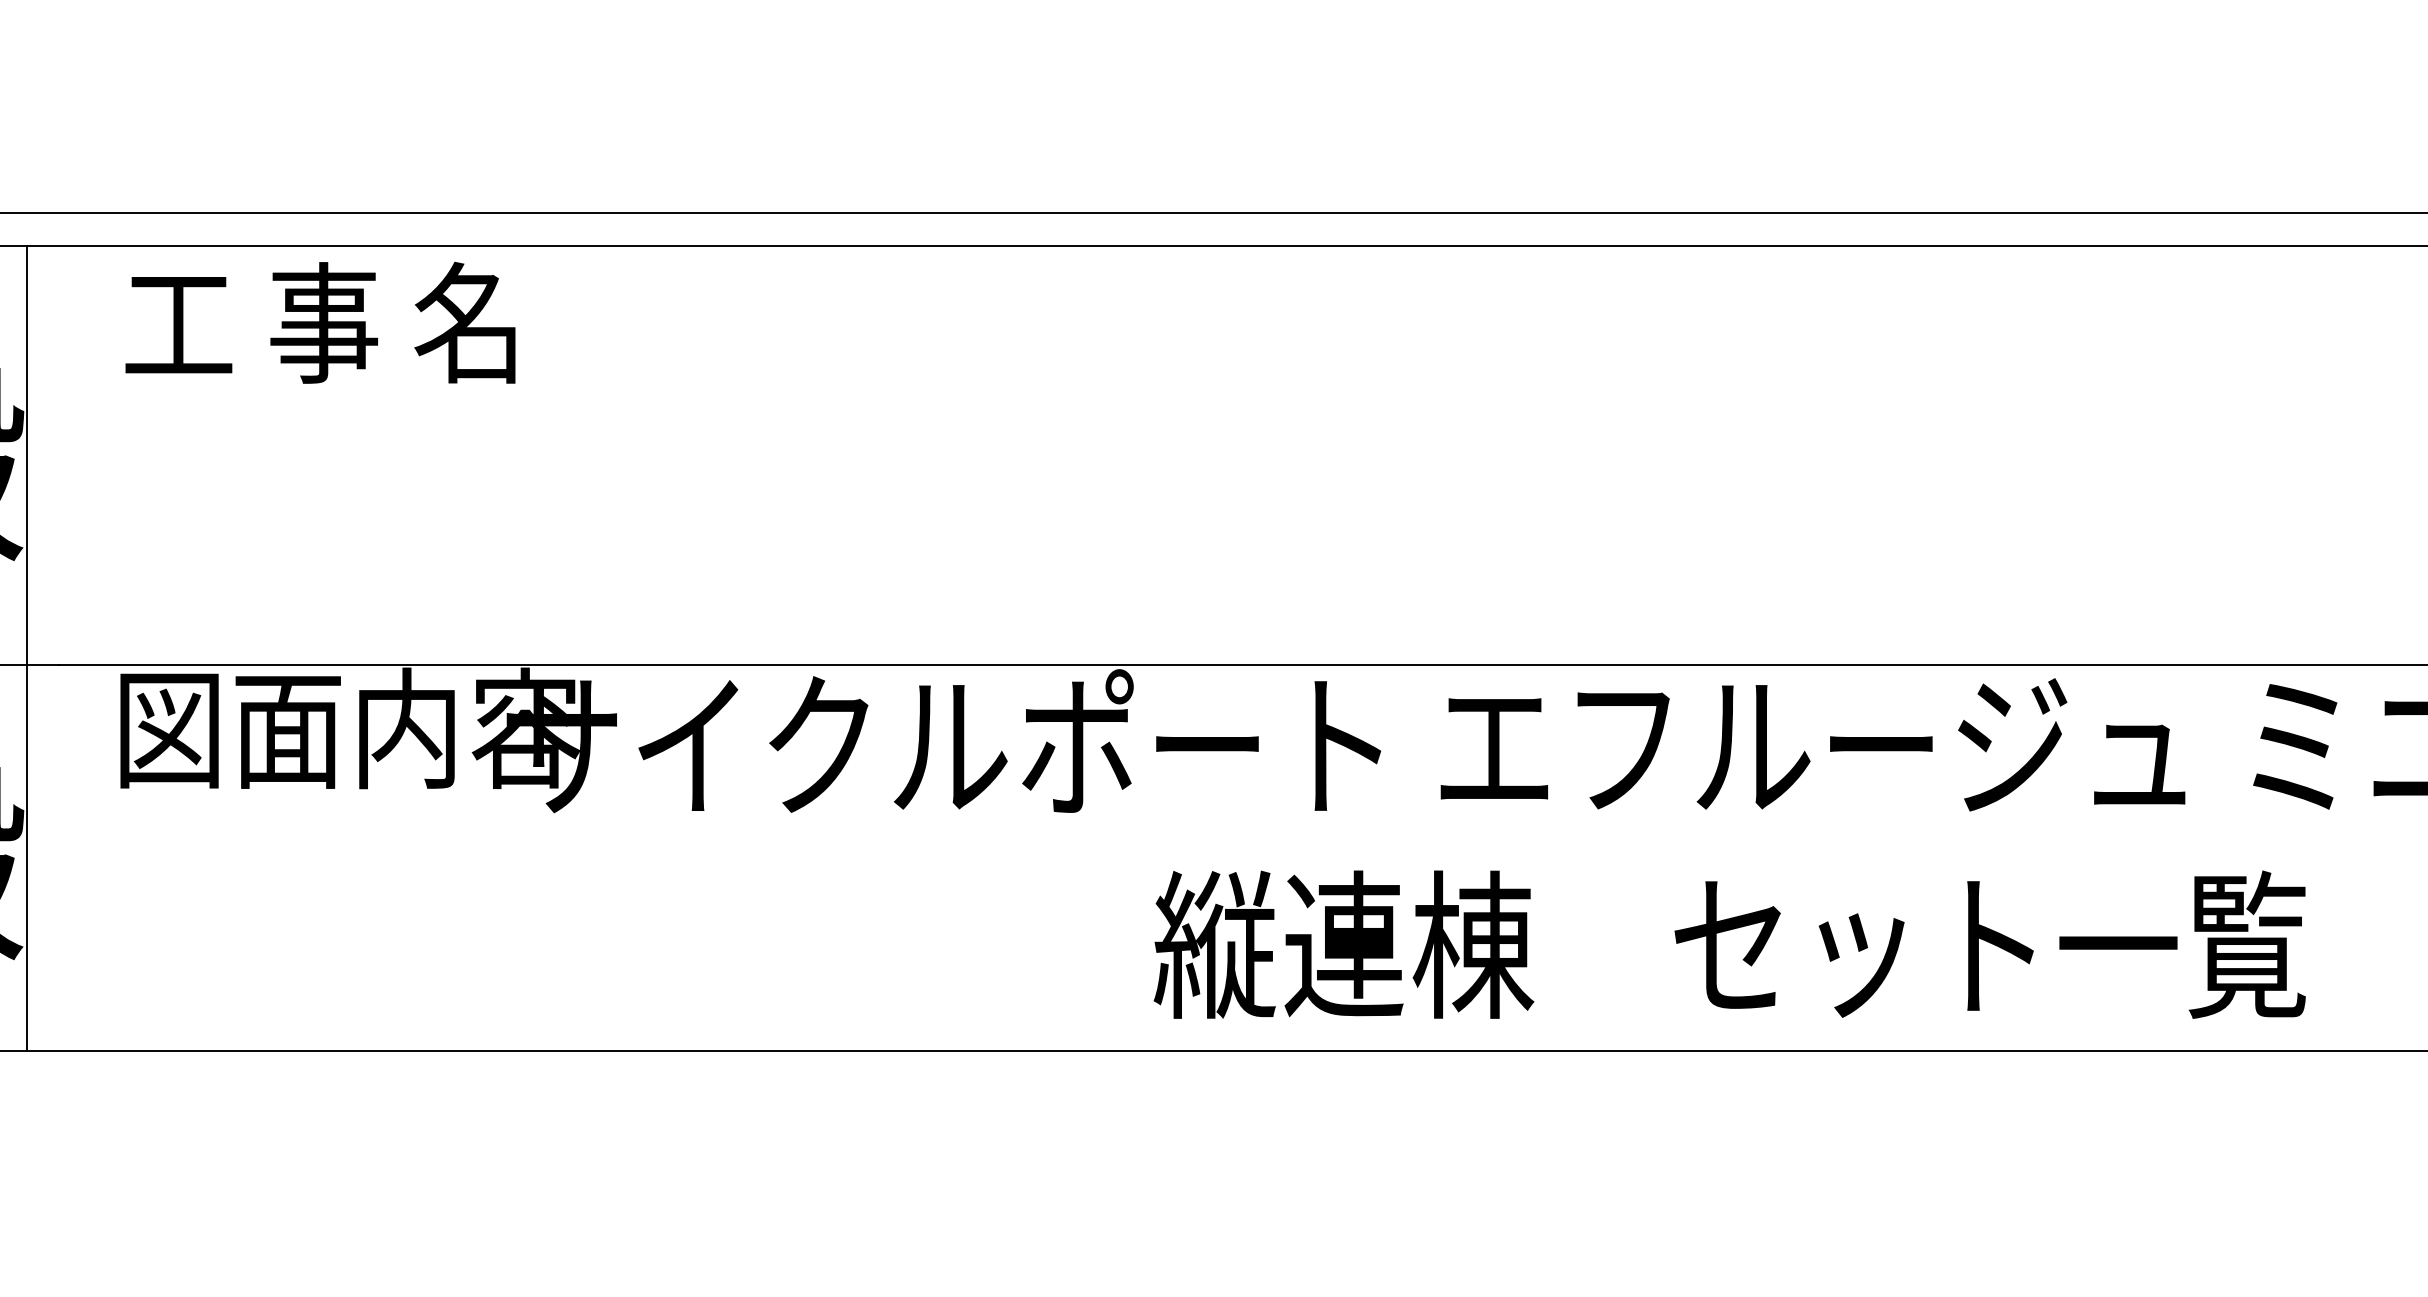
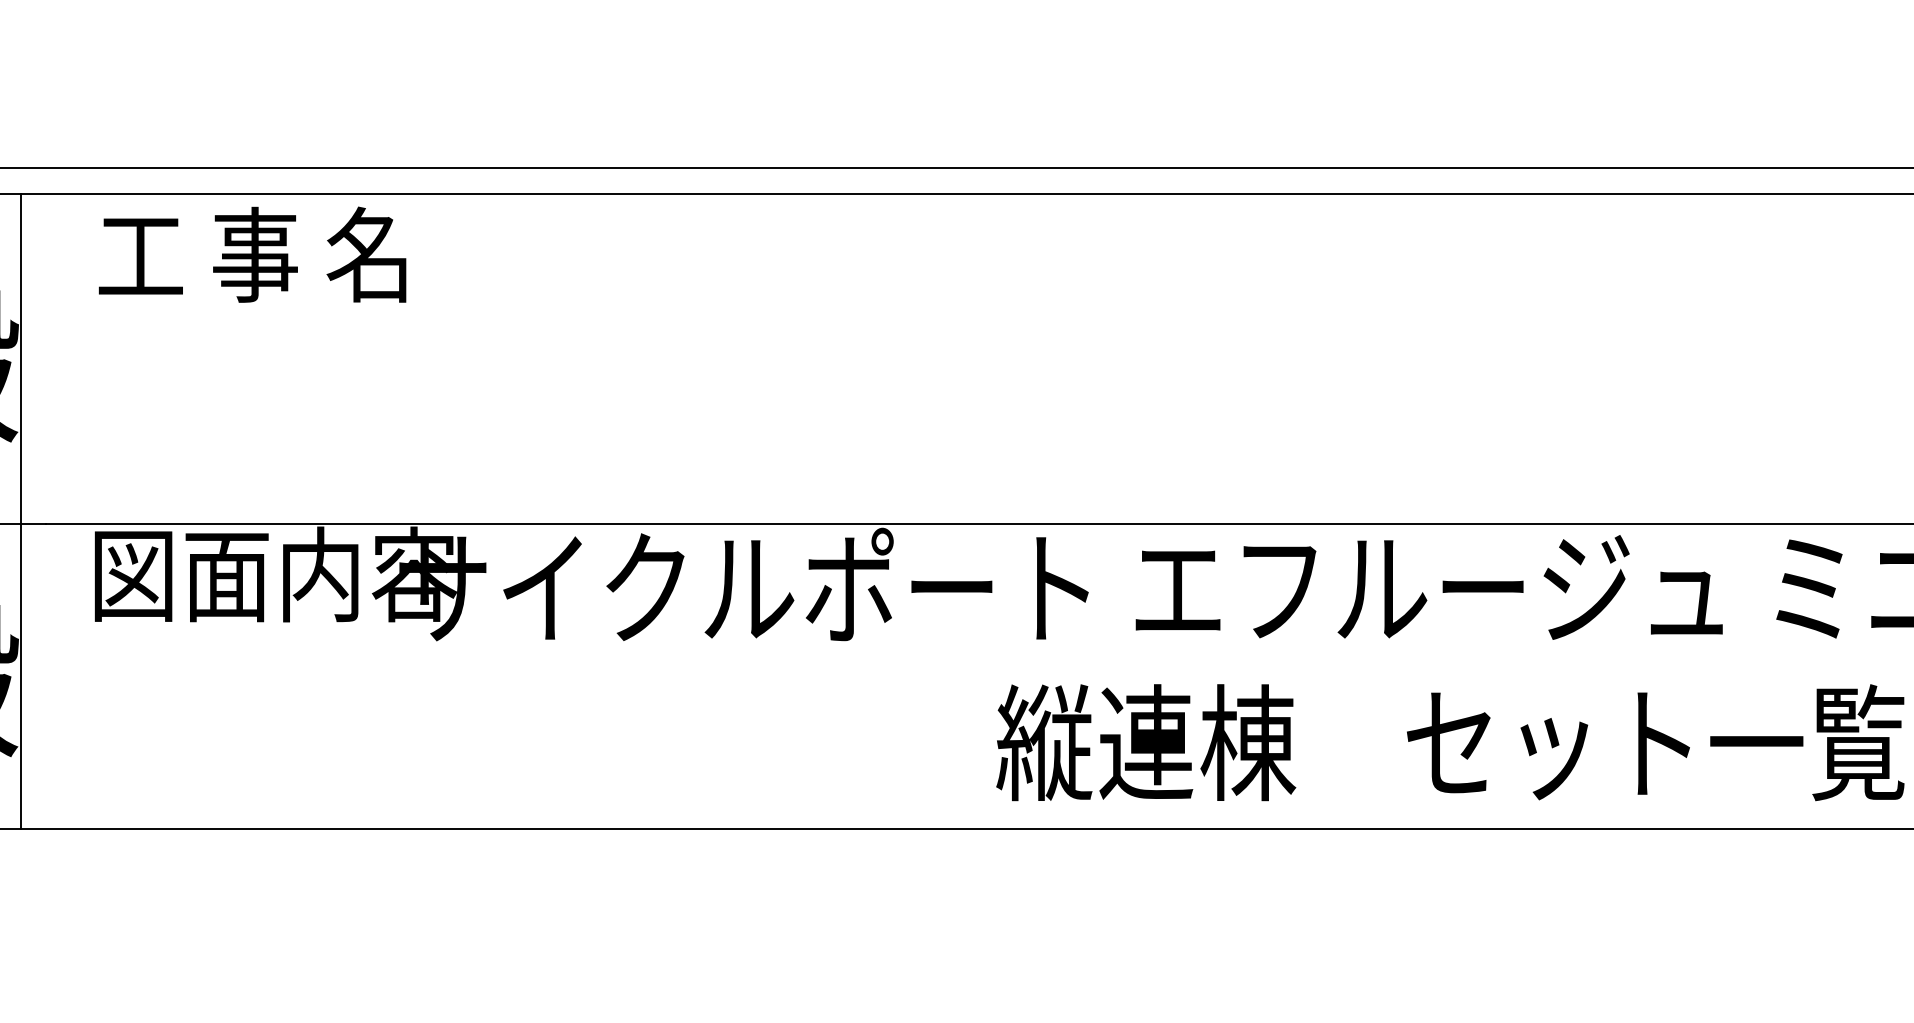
text: (1729, 944) -> (1450, 742), moved

